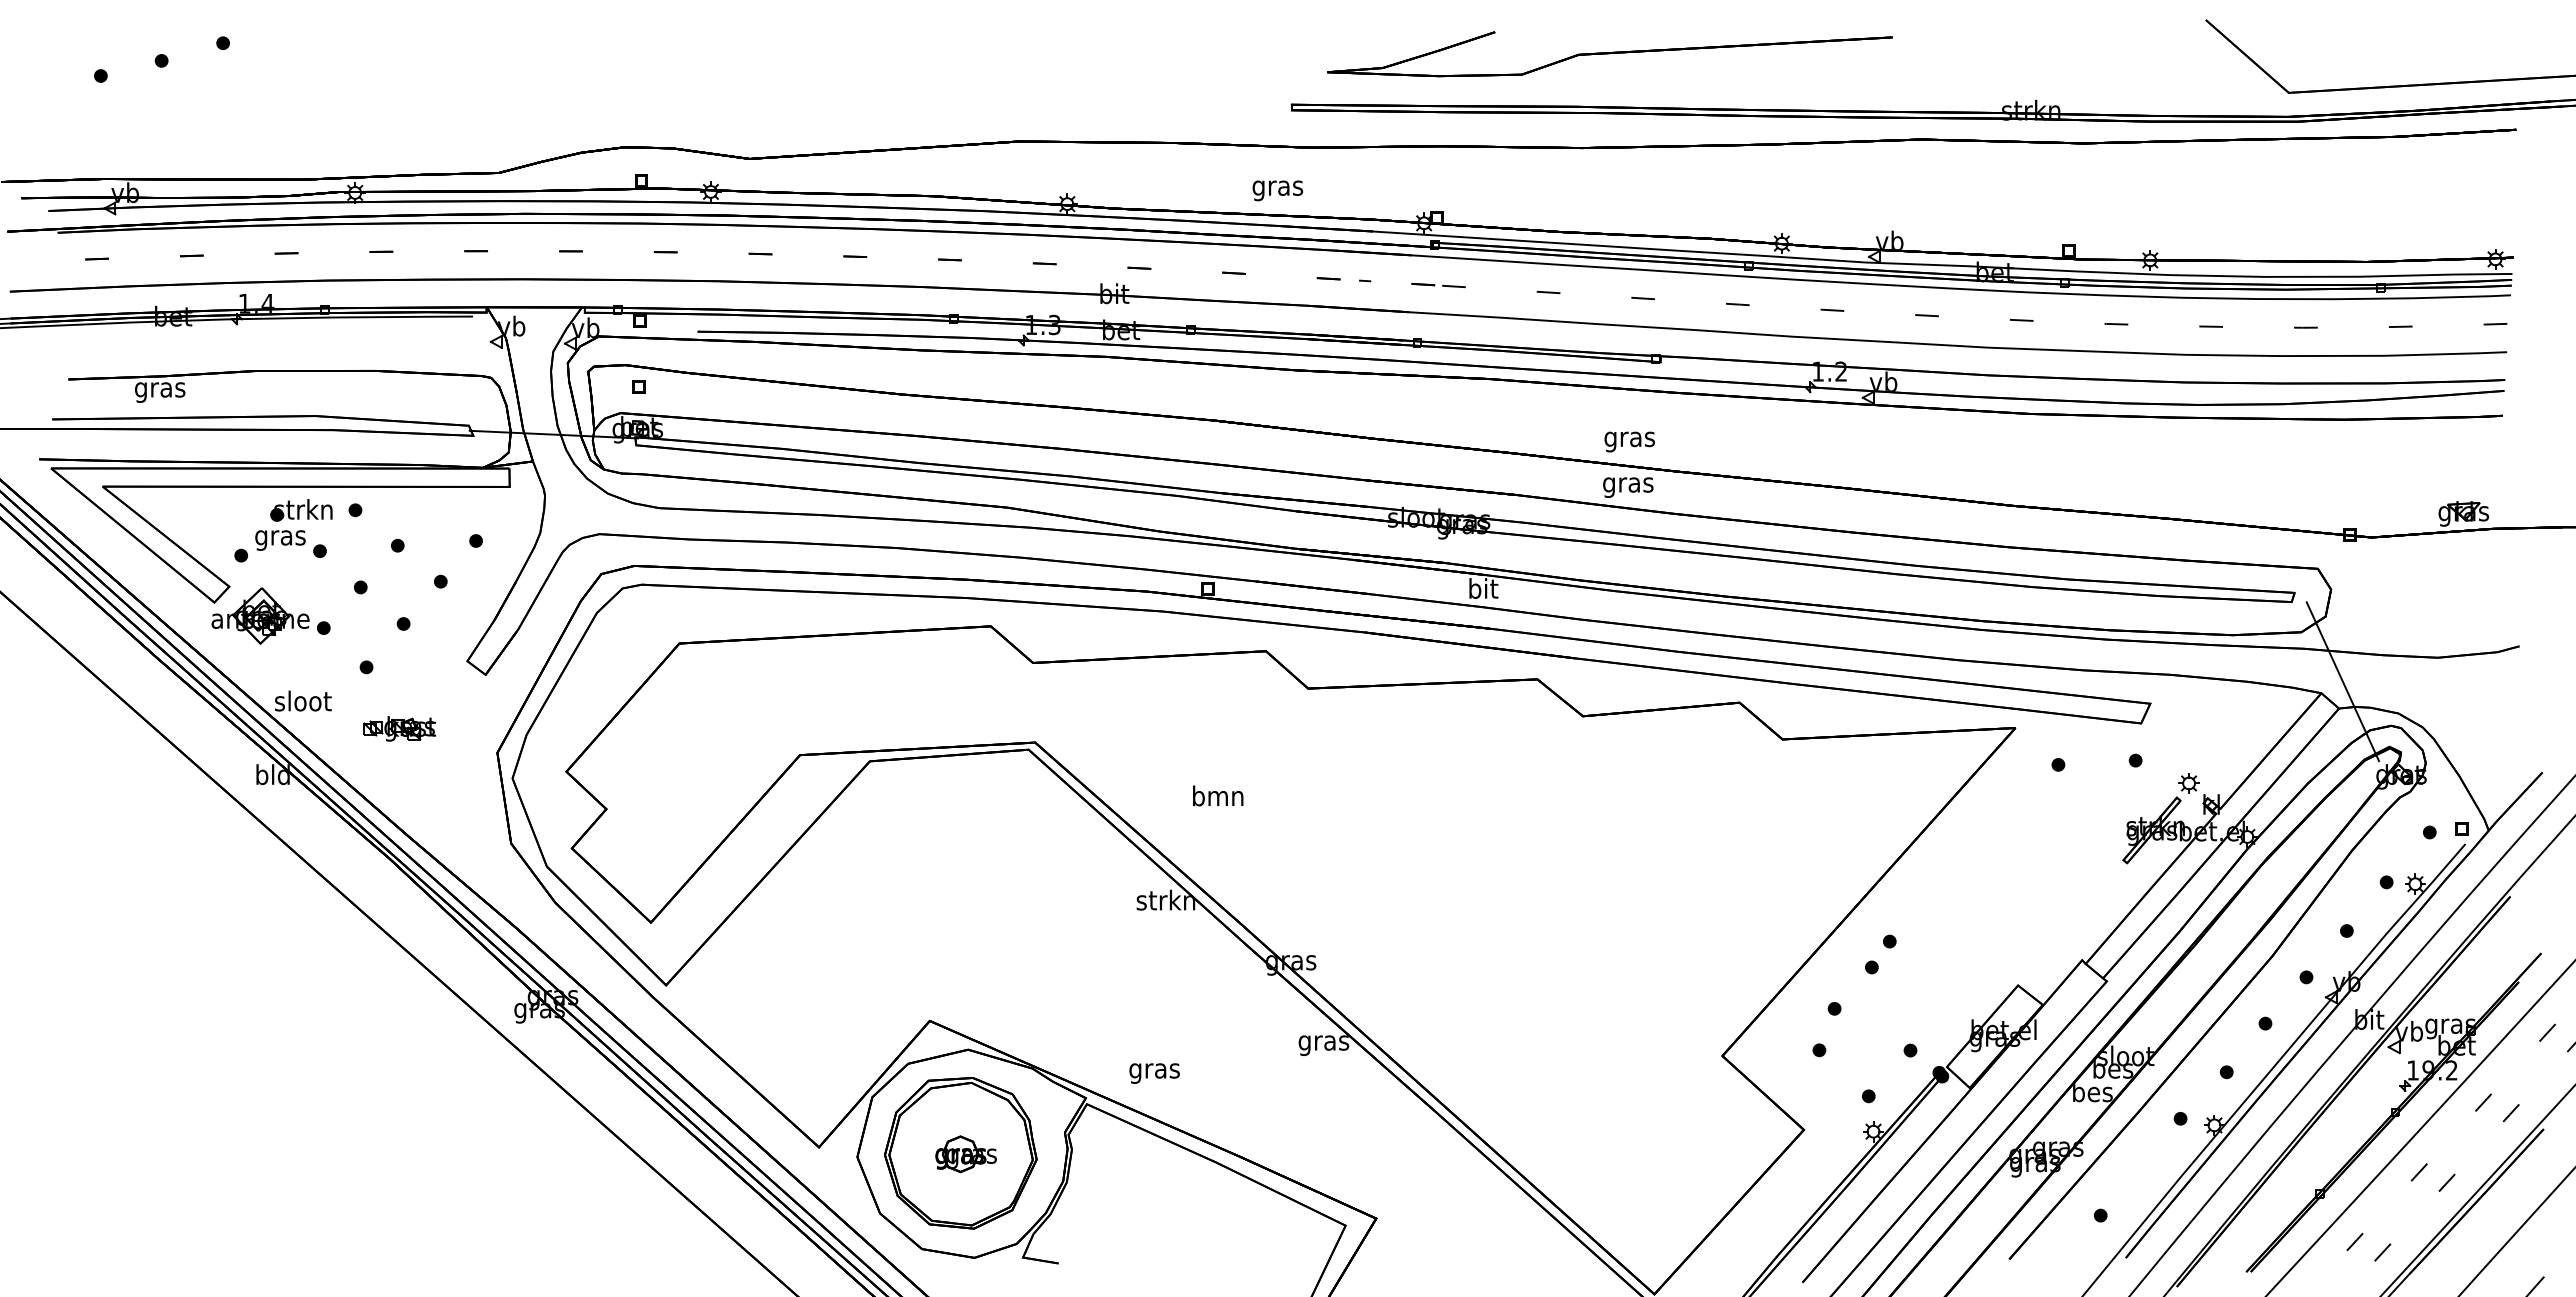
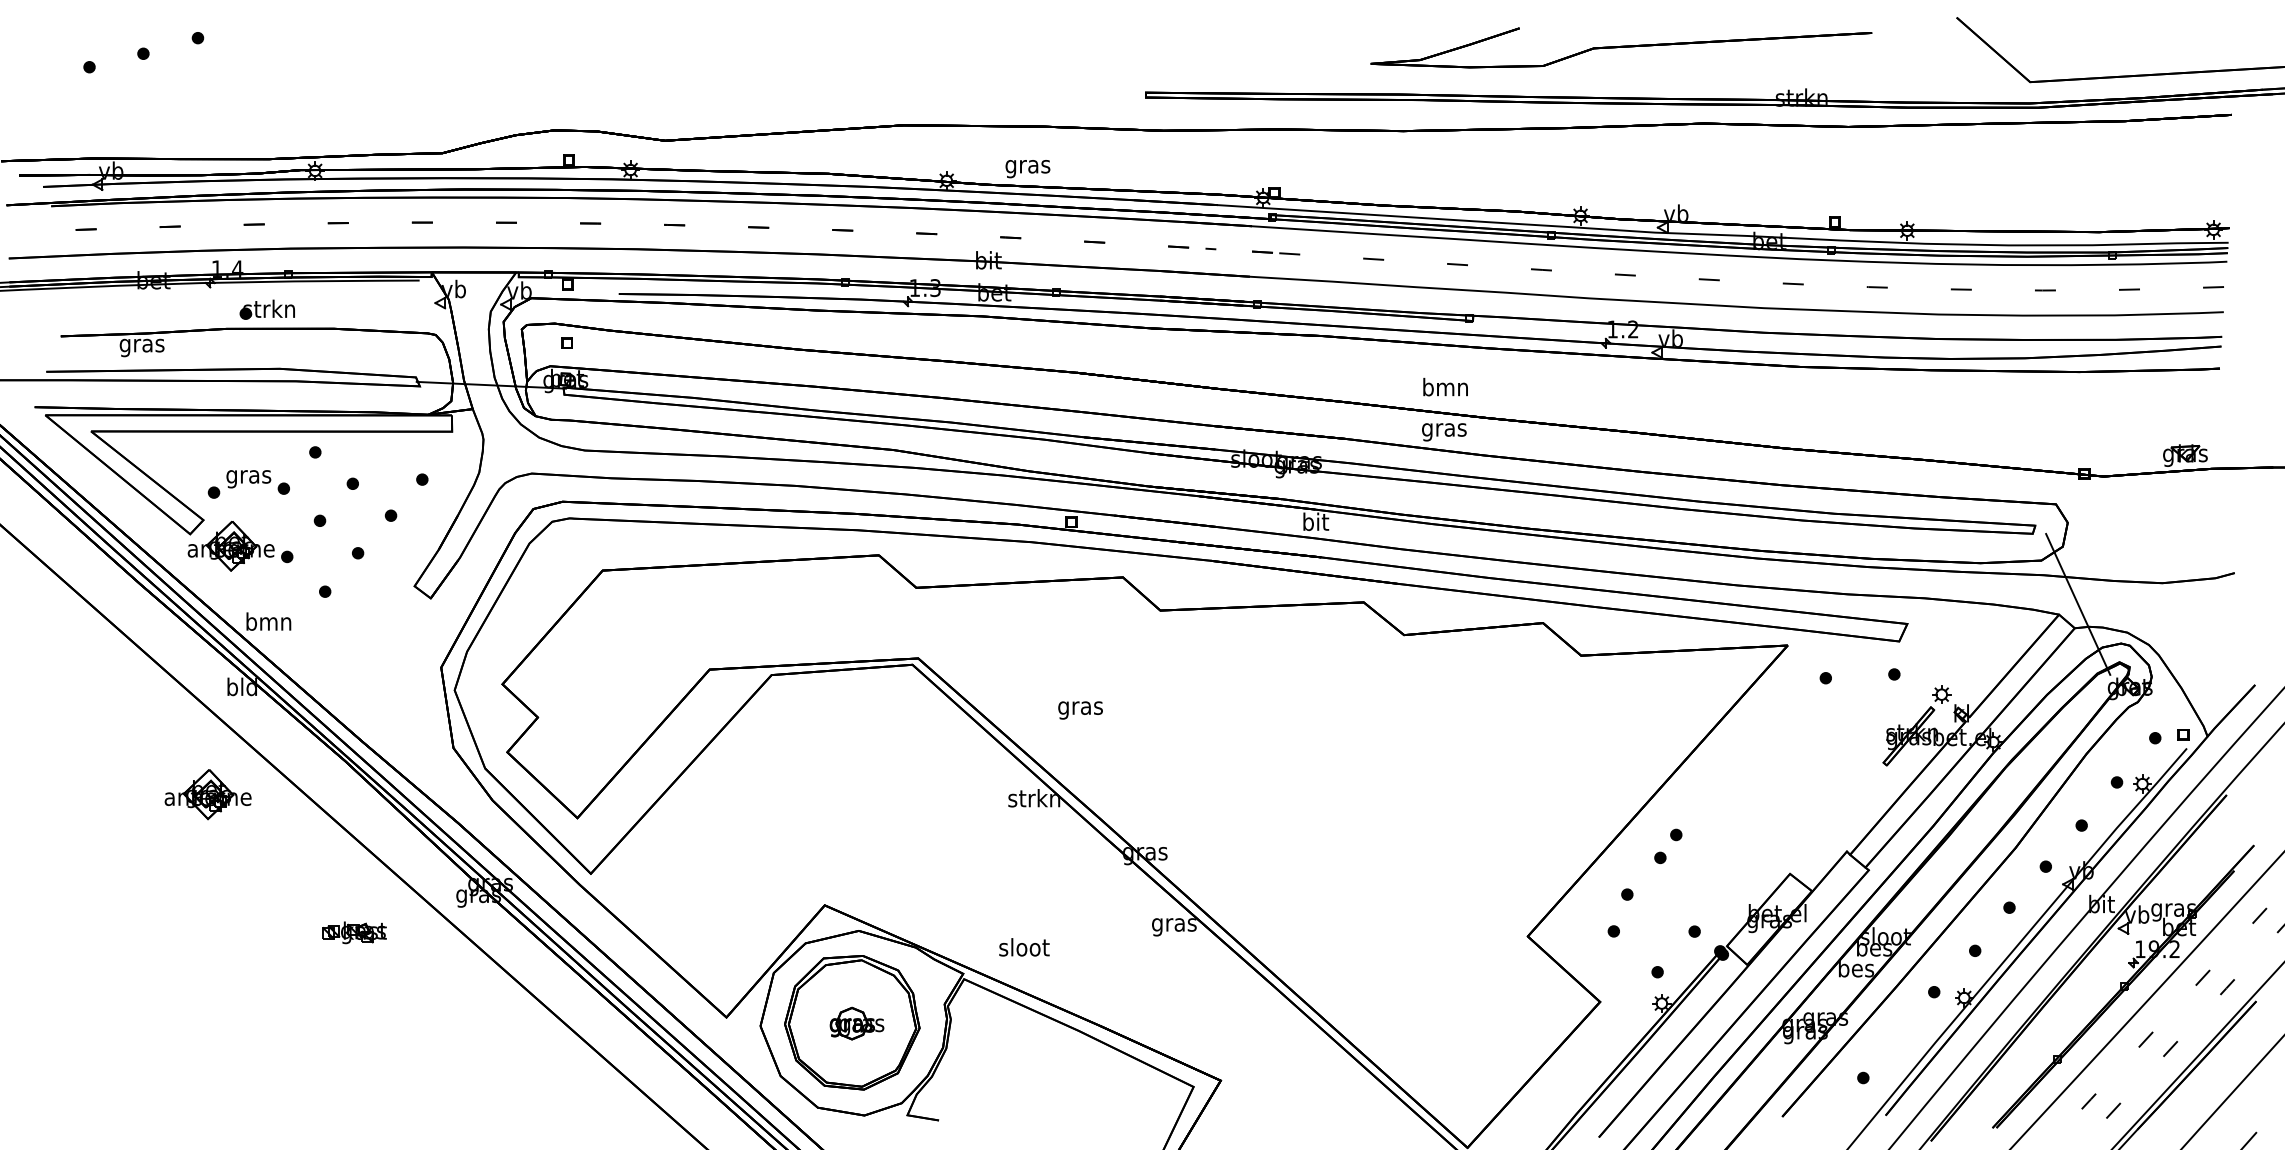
part: (1609, 54) -> (1621, 48), moved
text: (1277, 190) -> (1027, 168), moved
text: (1629, 439) -> (1445, 389), gras -> bmn
part: (301, 510) -> (267, 309), moved
text: (303, 700) -> (269, 621), sloot -> bmn
part: (399, 728) -> (354, 932), moved
text: (1218, 798) -> (1080, 708), bmn -> gras
part: (234, 895) -> (208, 794), added
text: (1154, 1070) -> (1024, 949), gras -> sloot

